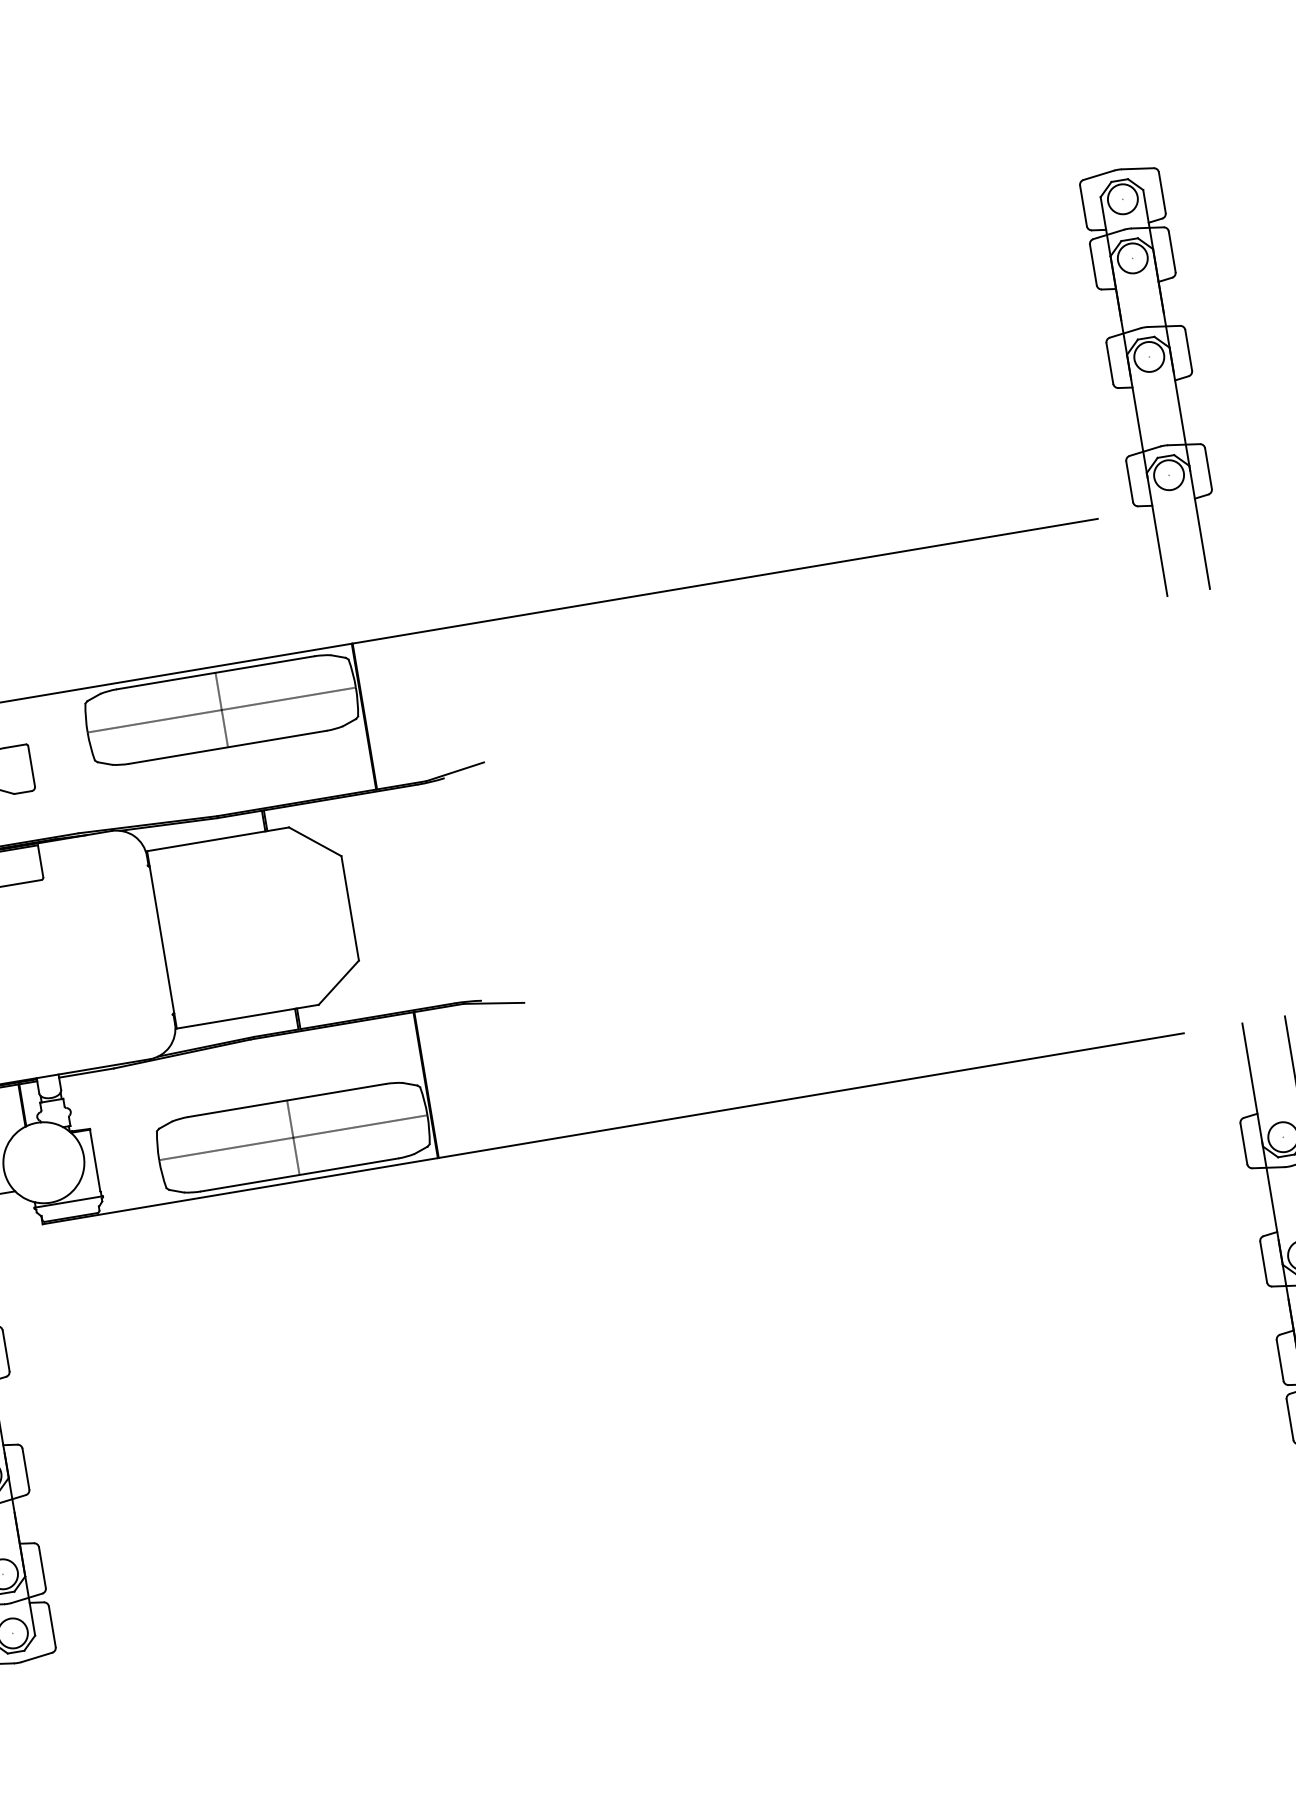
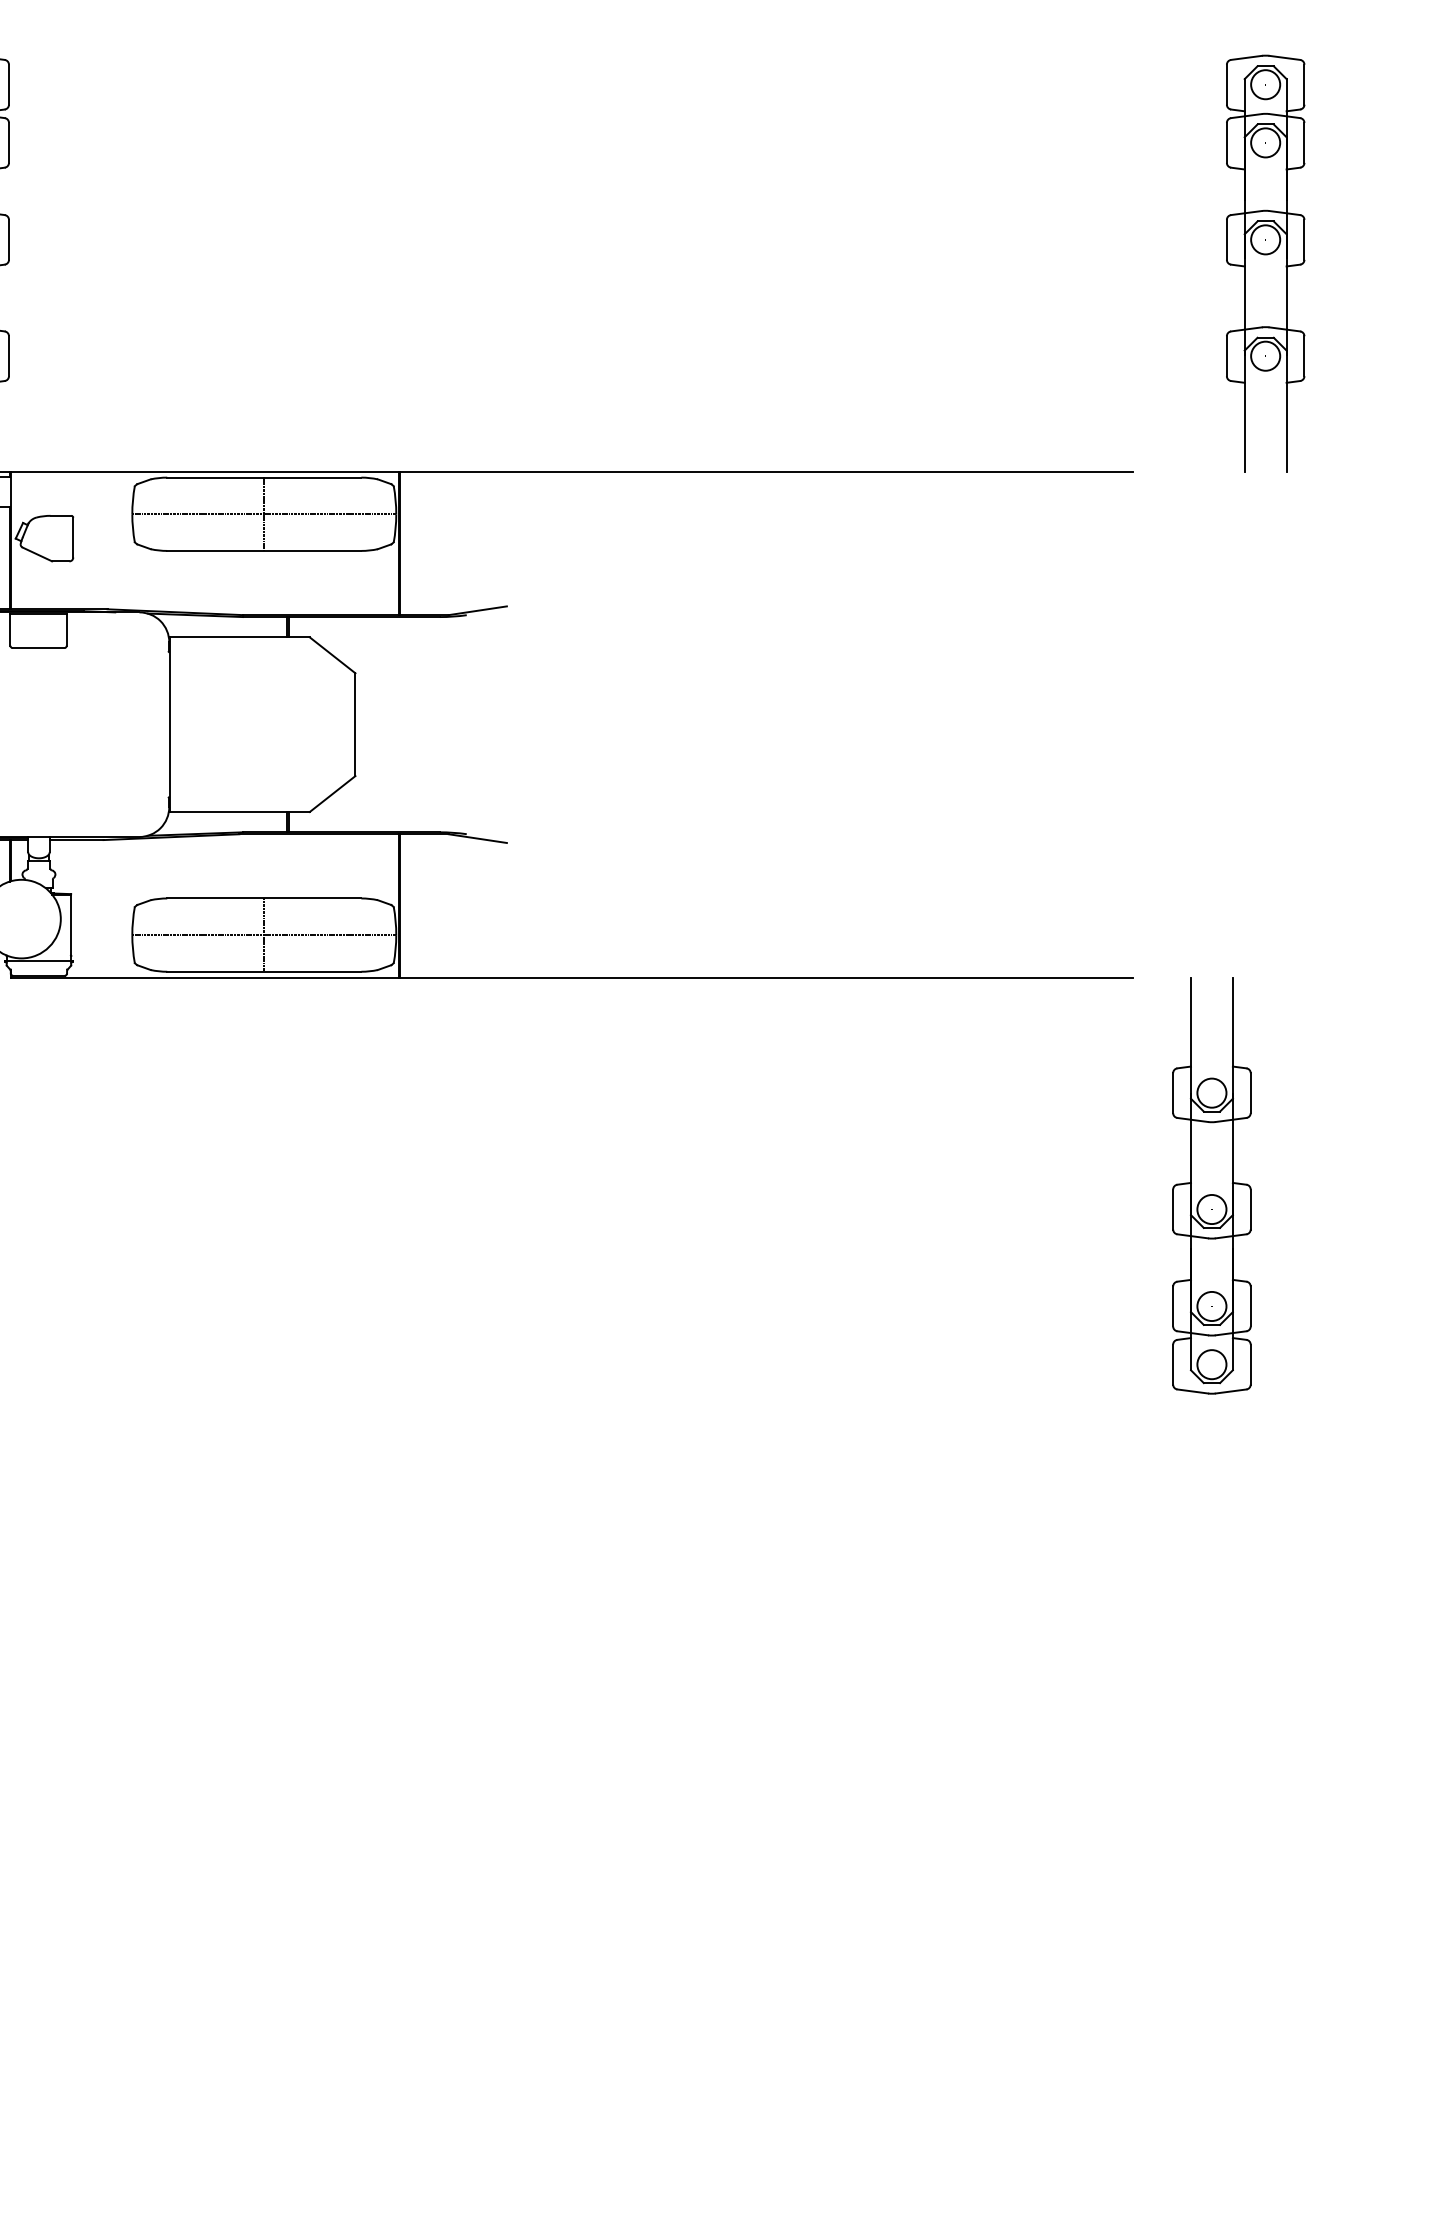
part: (1153, 381) -> (1265, 263), moved

